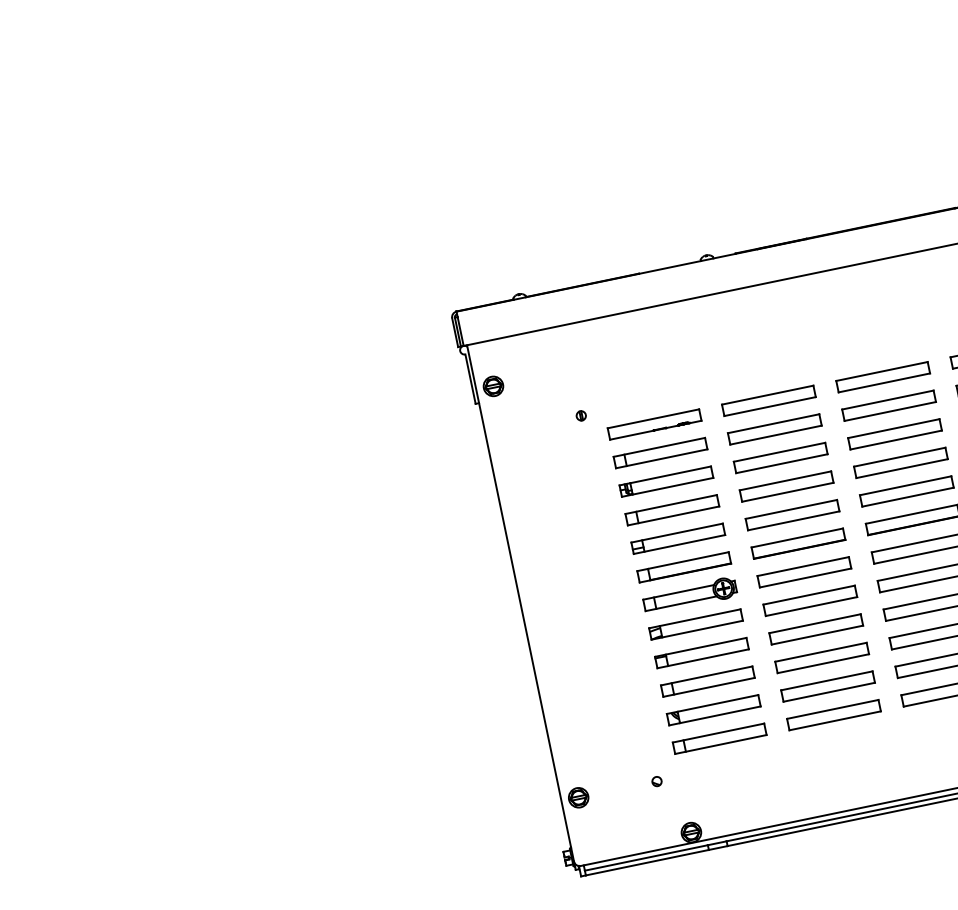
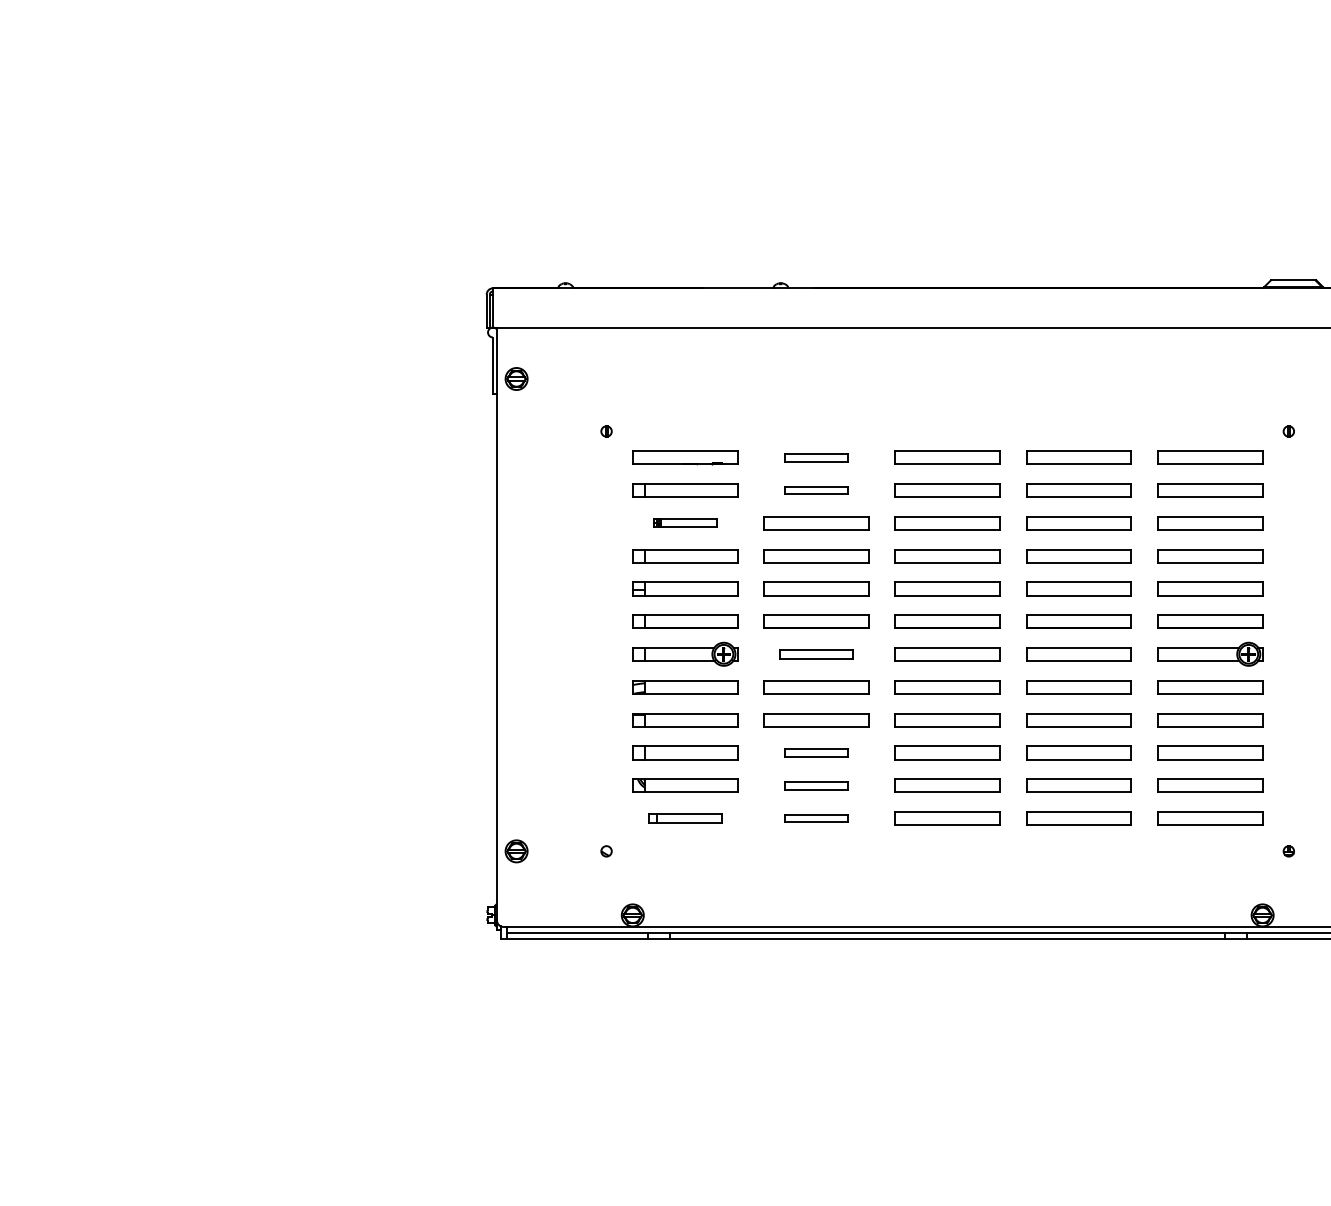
part: (768, 400) -> (816, 457), size x0.6
part: (774, 429) -> (816, 490), size x0.6
part: (666, 481) -> (685, 523), size x0.6
part: (804, 572) -> (816, 654), size x0.7
part: (822, 657) -> (816, 752), size x0.6
part: (827, 686) -> (816, 785), size x0.6
part: (833, 715) -> (816, 818), size x0.6
part: (719, 738) -> (685, 818), size x0.7

